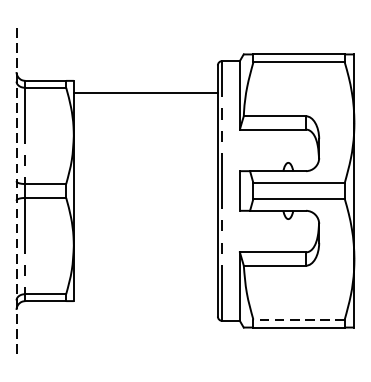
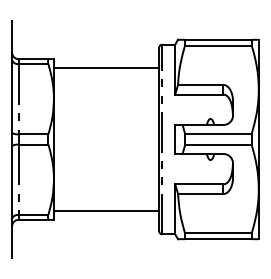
line: (17, 191) -> (12, 139), dashed -> solid
line: (145, 288) -> (106, 210), added
line: (297, 319) -> (217, 233), dashed -> solid

